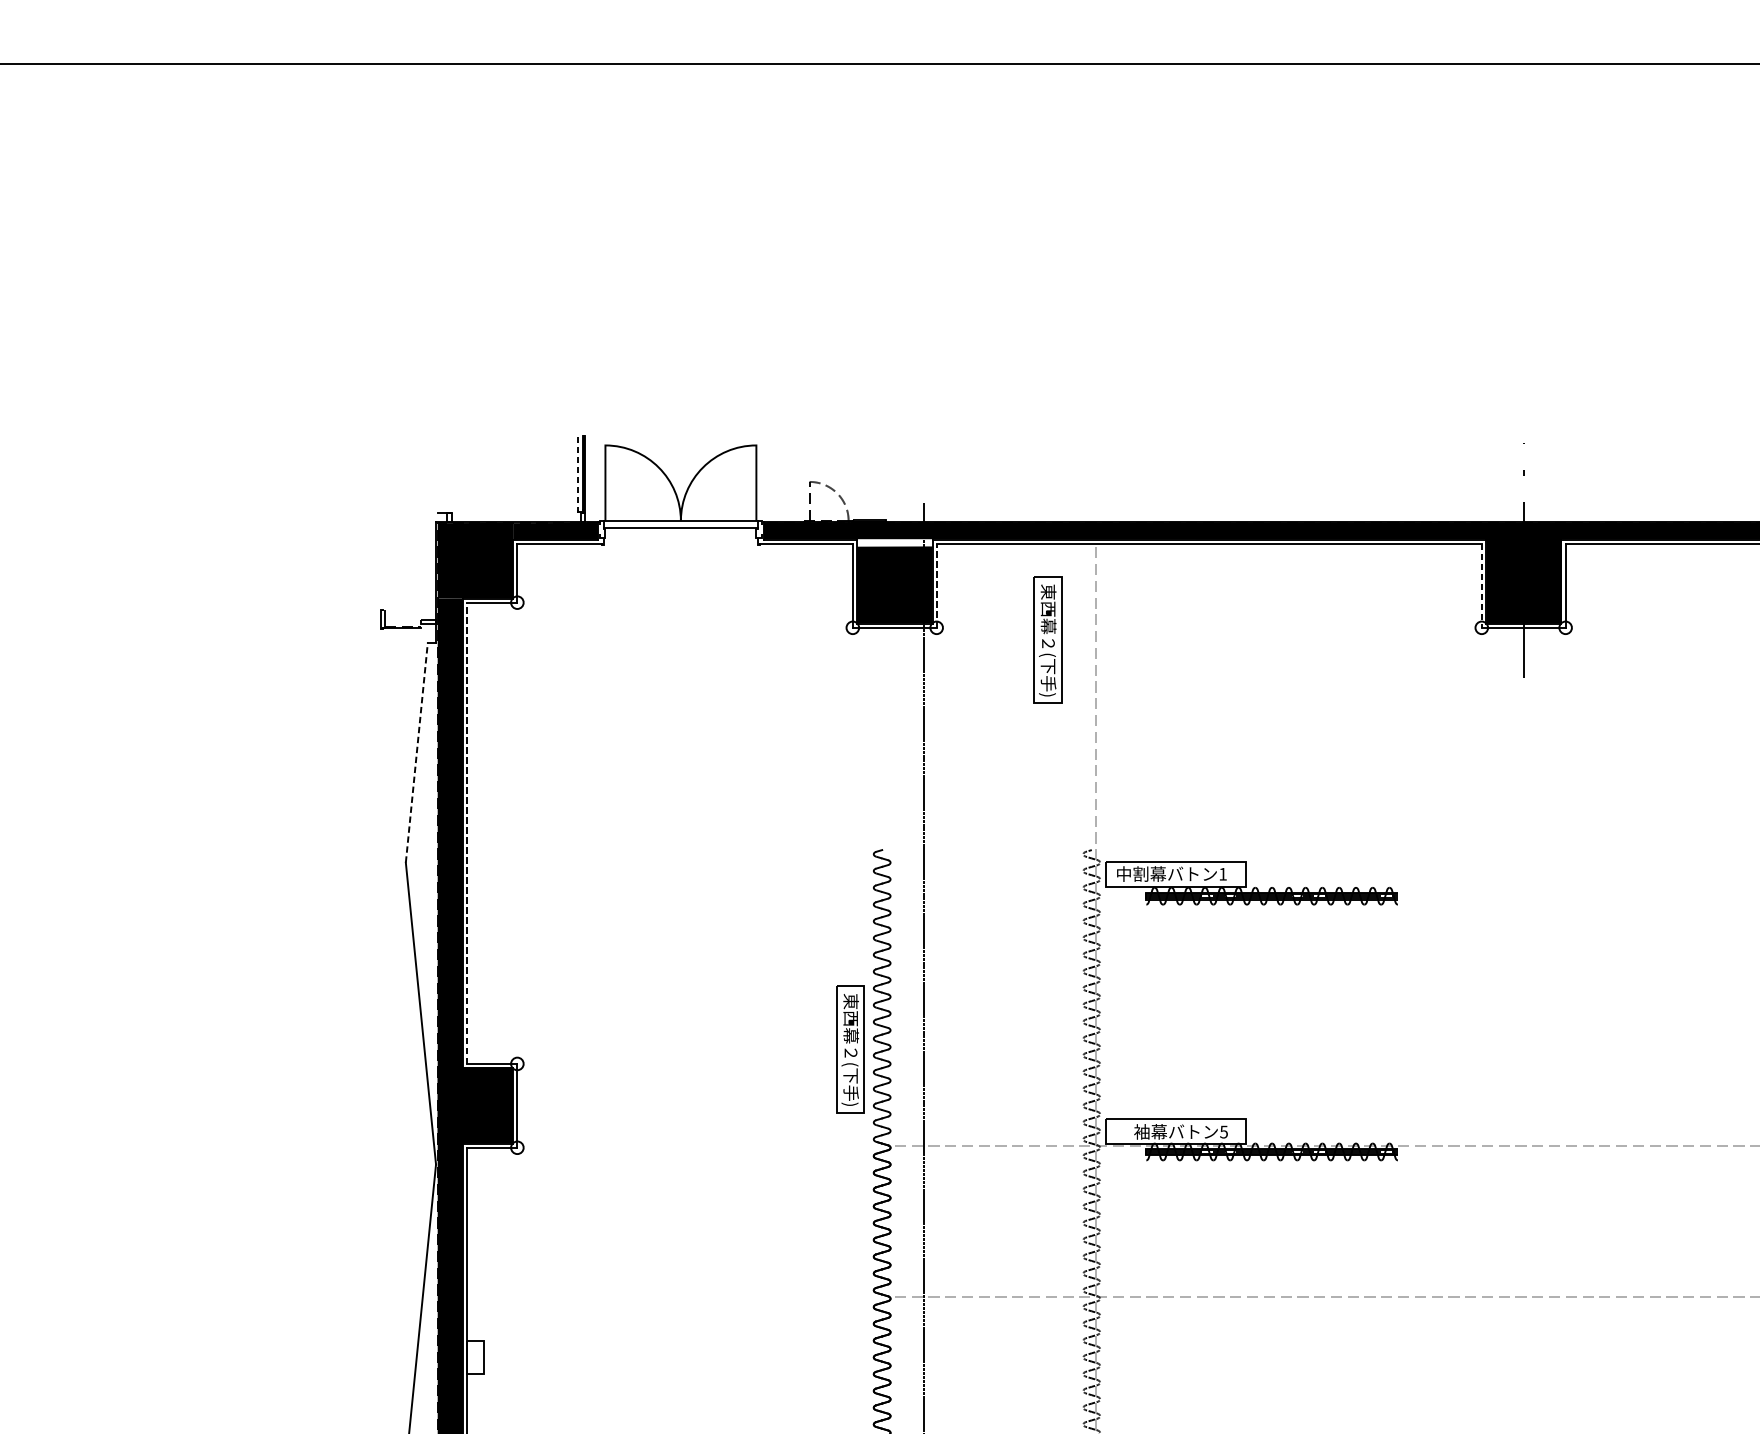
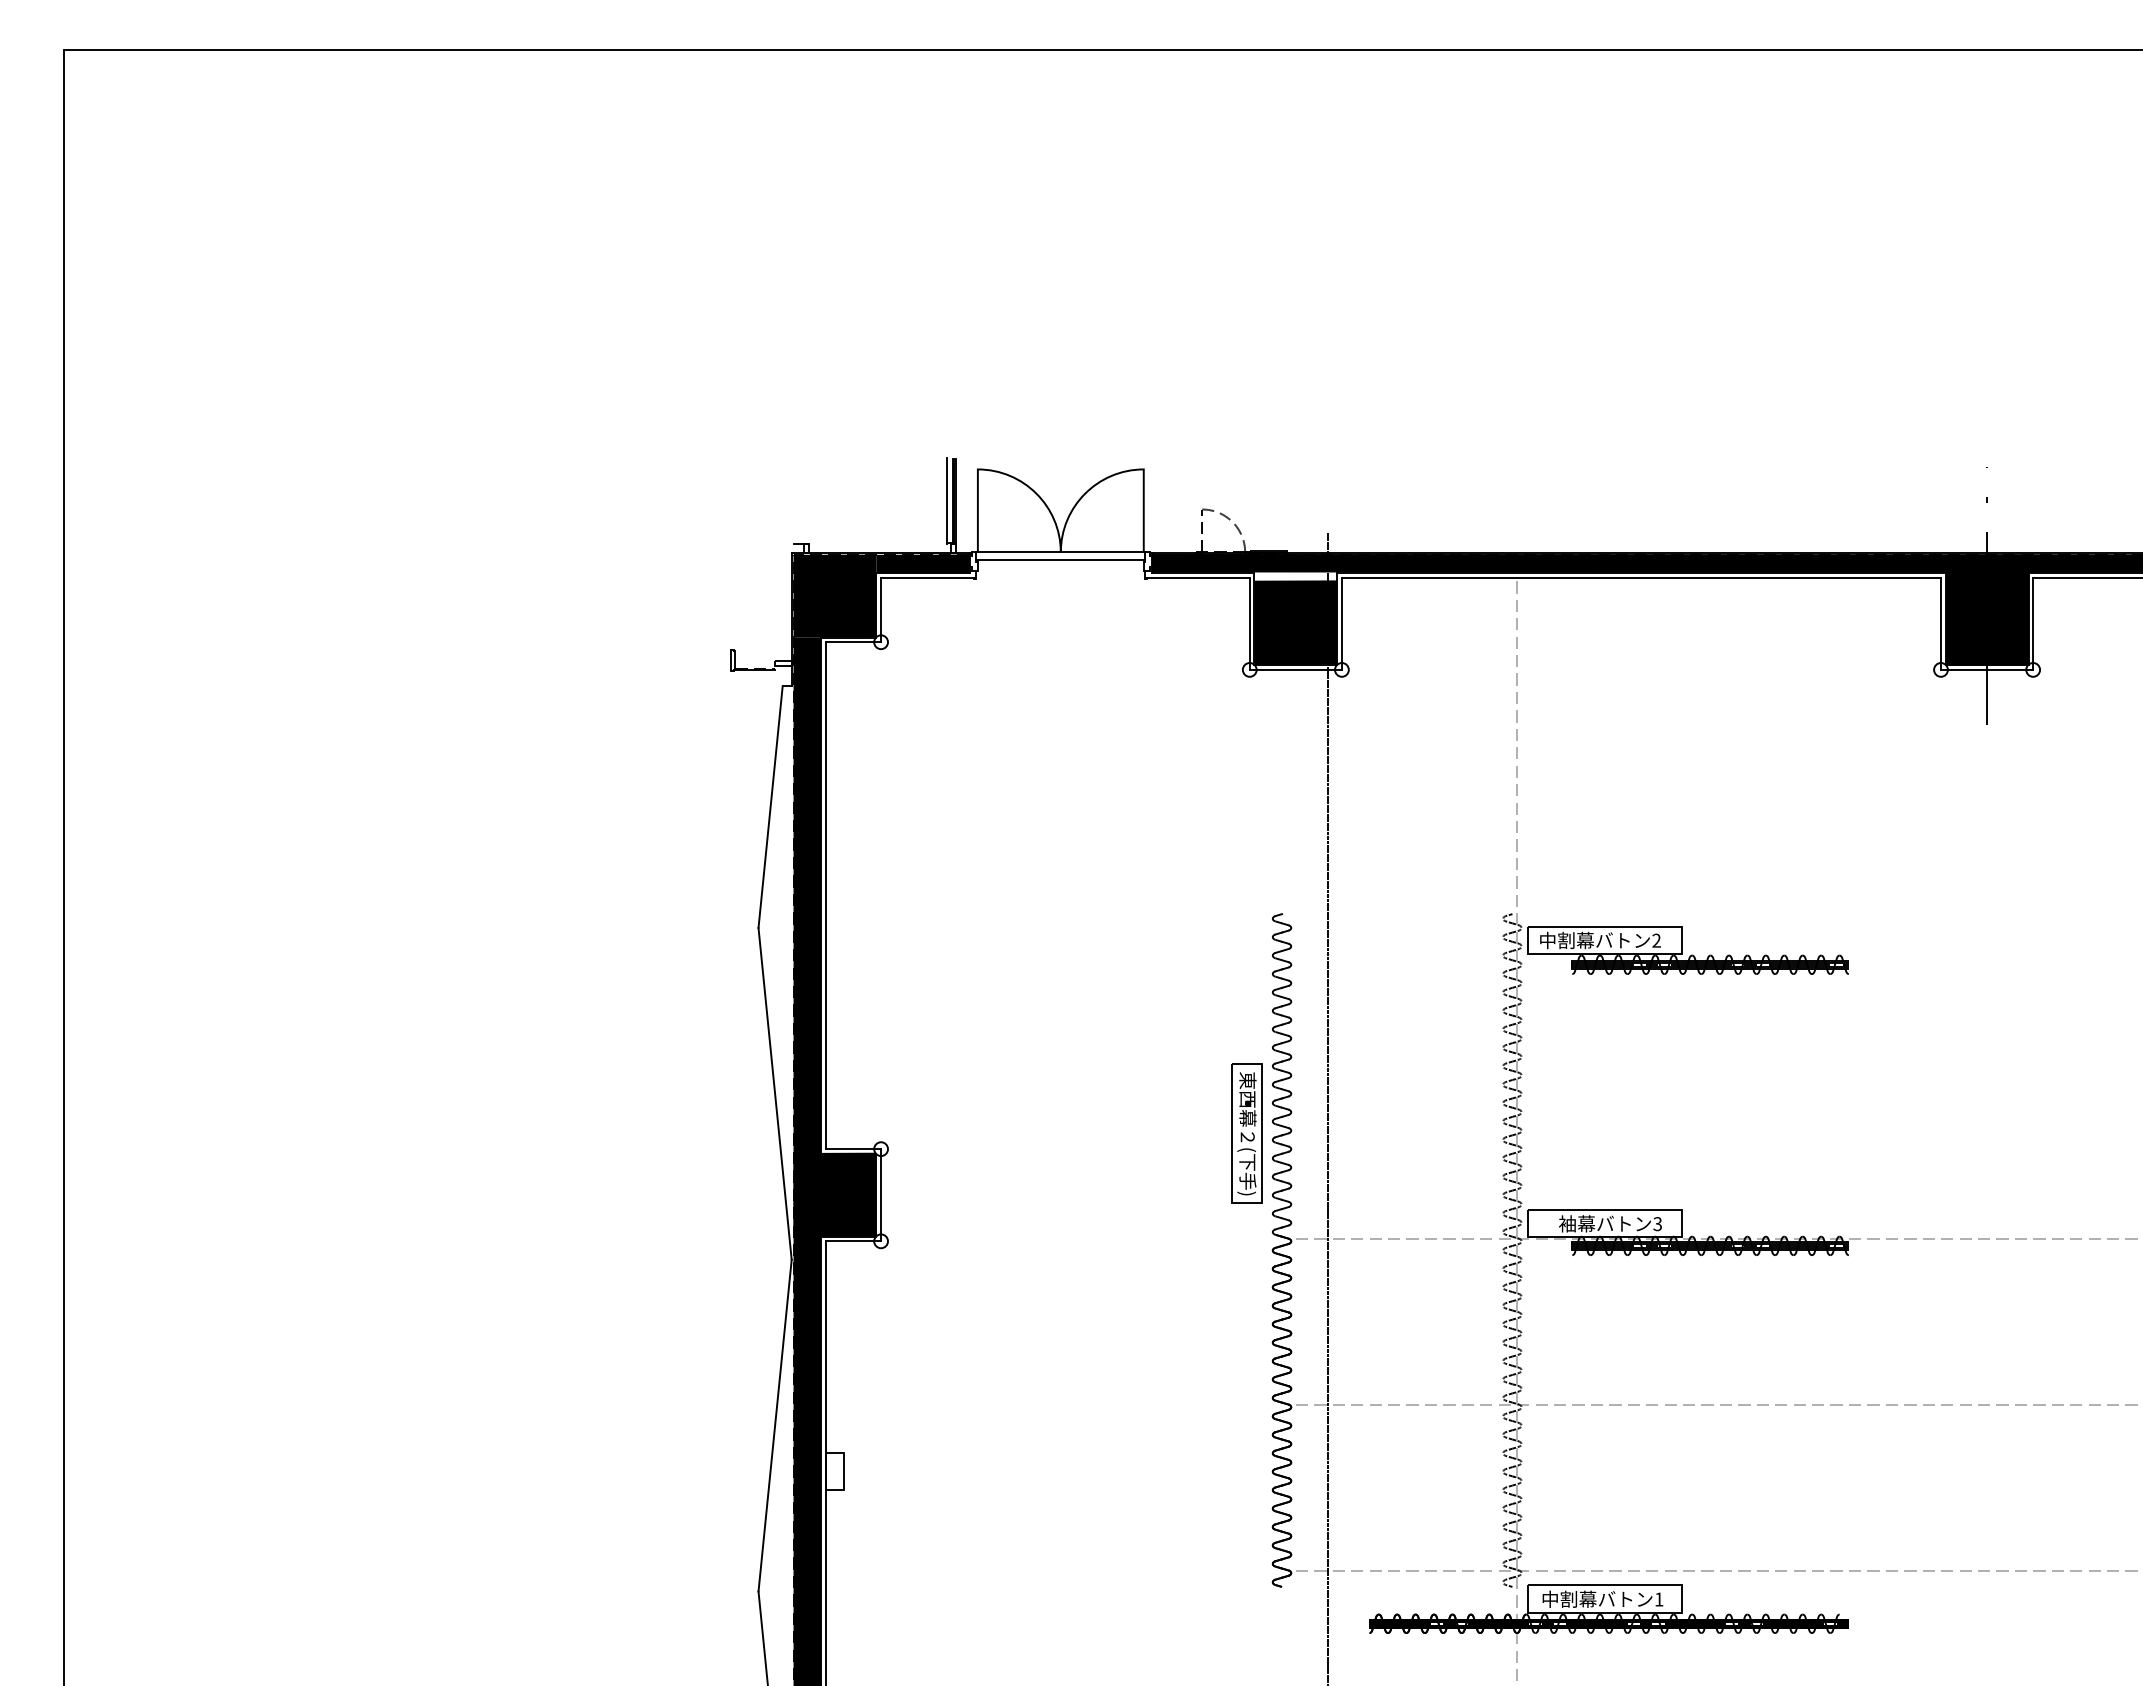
line: (577, 473) -> (947, 500), dashed -> solid
line: (936, 585) -> (1341, 623), dashed -> solid
line: (1482, 586) -> (1941, 624), dashed -> solid
part: (1047, 640) -> (1463, 683), removed
line: (416, 753) -> (770, 807), dashed -> solid
line: (466, 833) -> (825, 895), dashed -> solid
text: (1222, 874) -> (1656, 940), 1 -> 2
text: (1223, 1131) -> (1657, 1223), 5 -> 3

